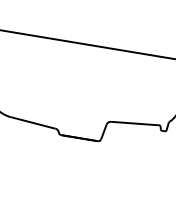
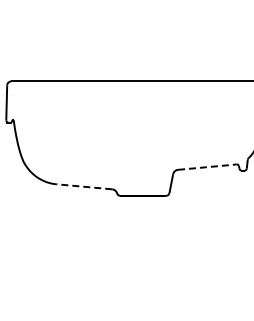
line: (33, 122) -> (84, 186), solid -> dashed
line: (133, 123) -> (205, 167), solid -> dashed

